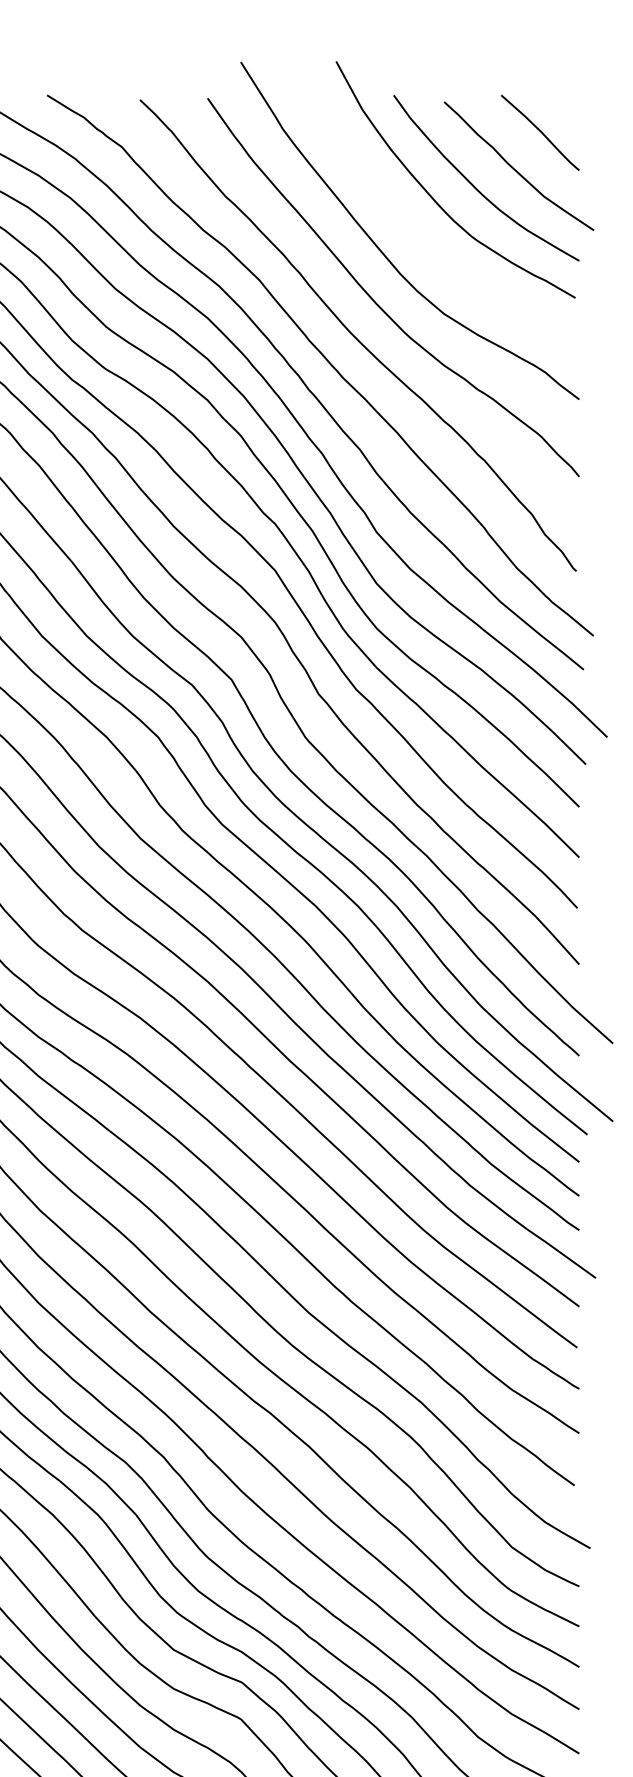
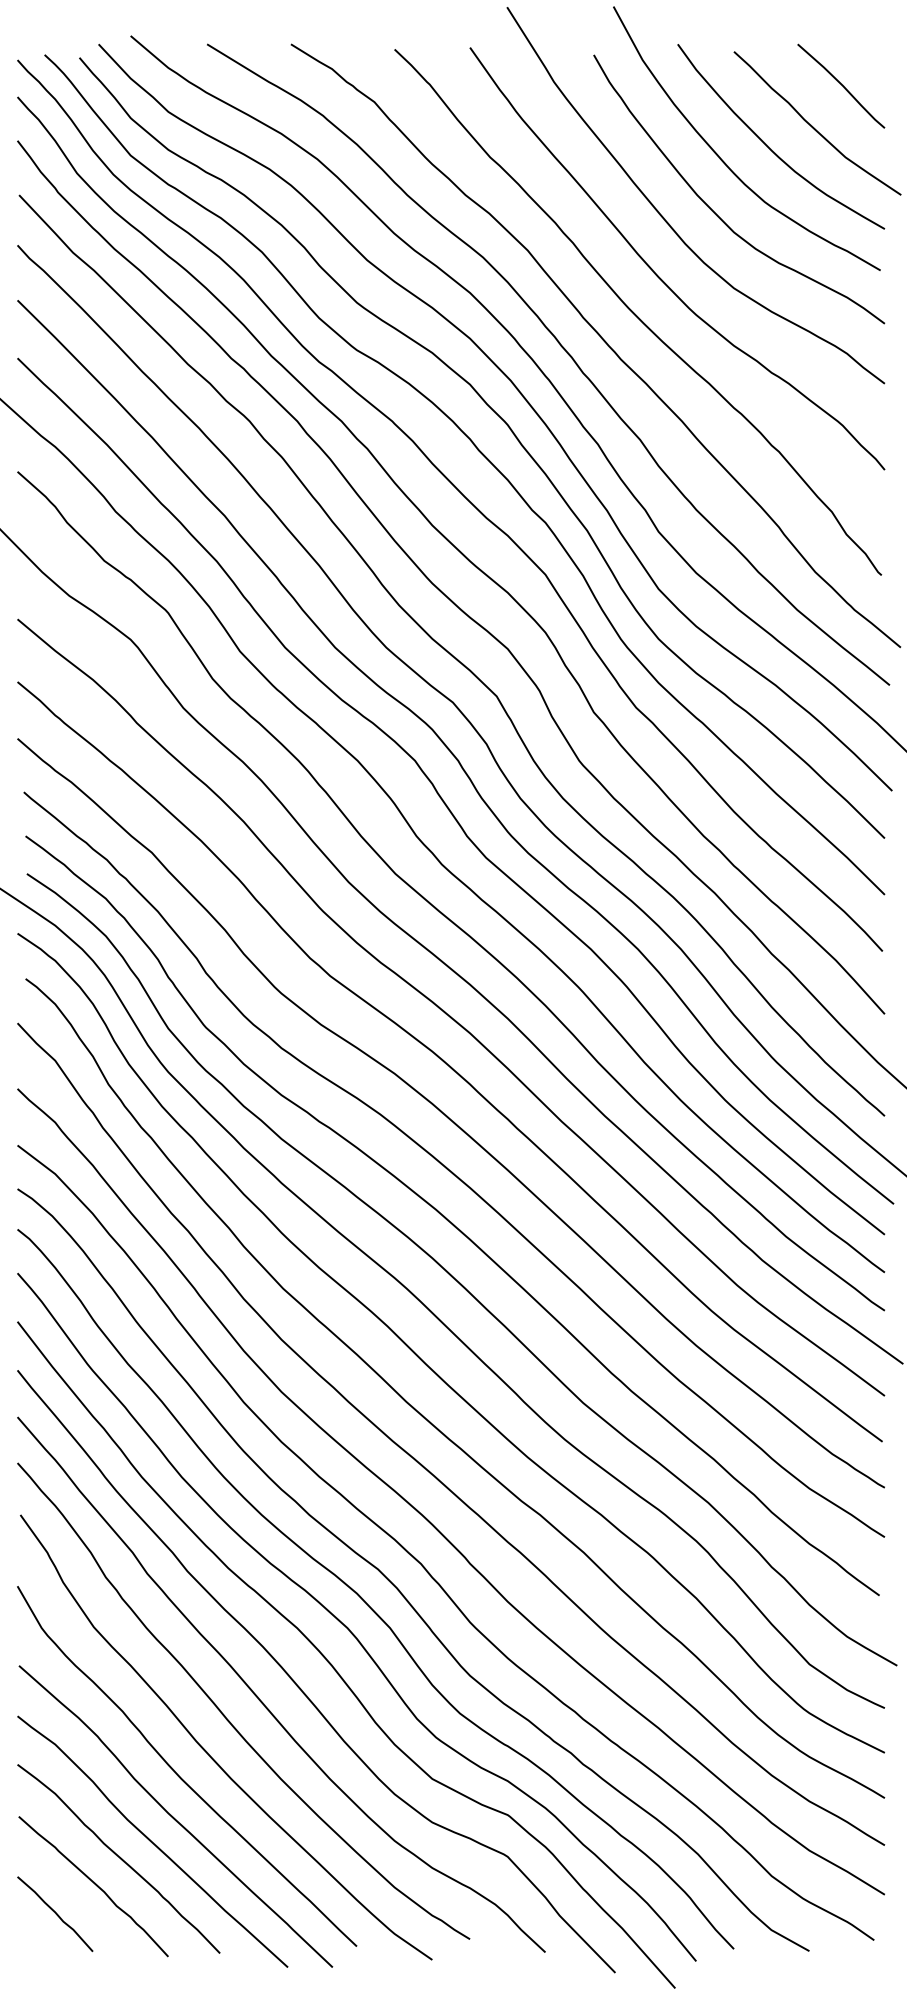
curve: (427, 246) -> (715, 212), added

